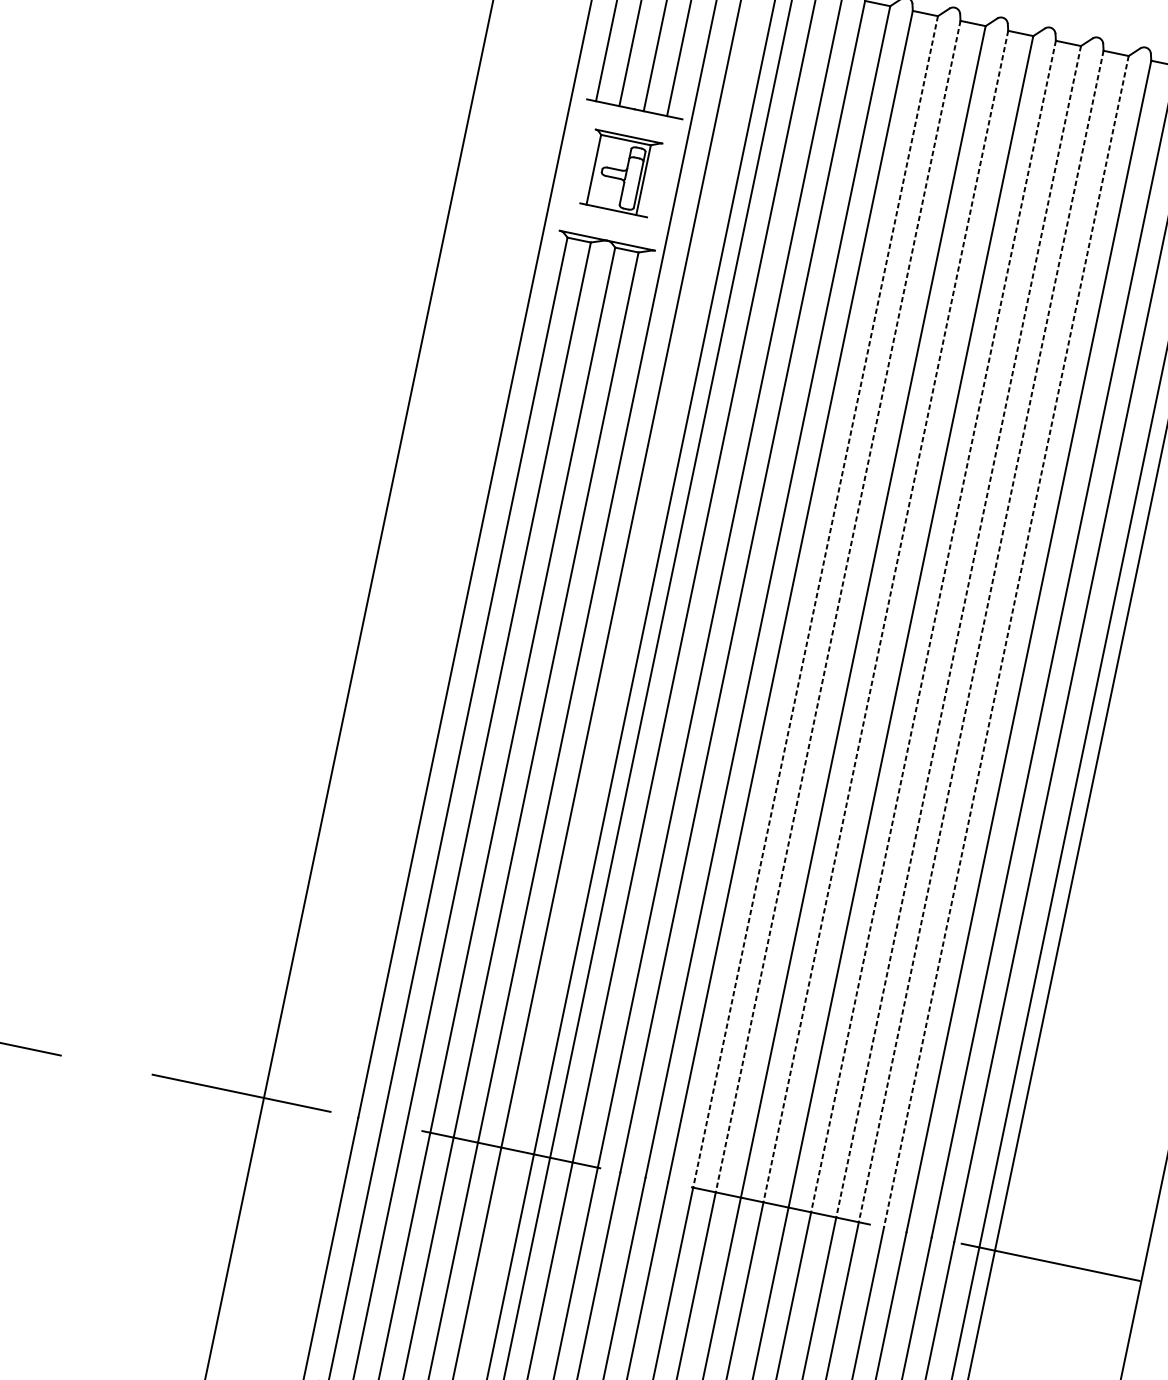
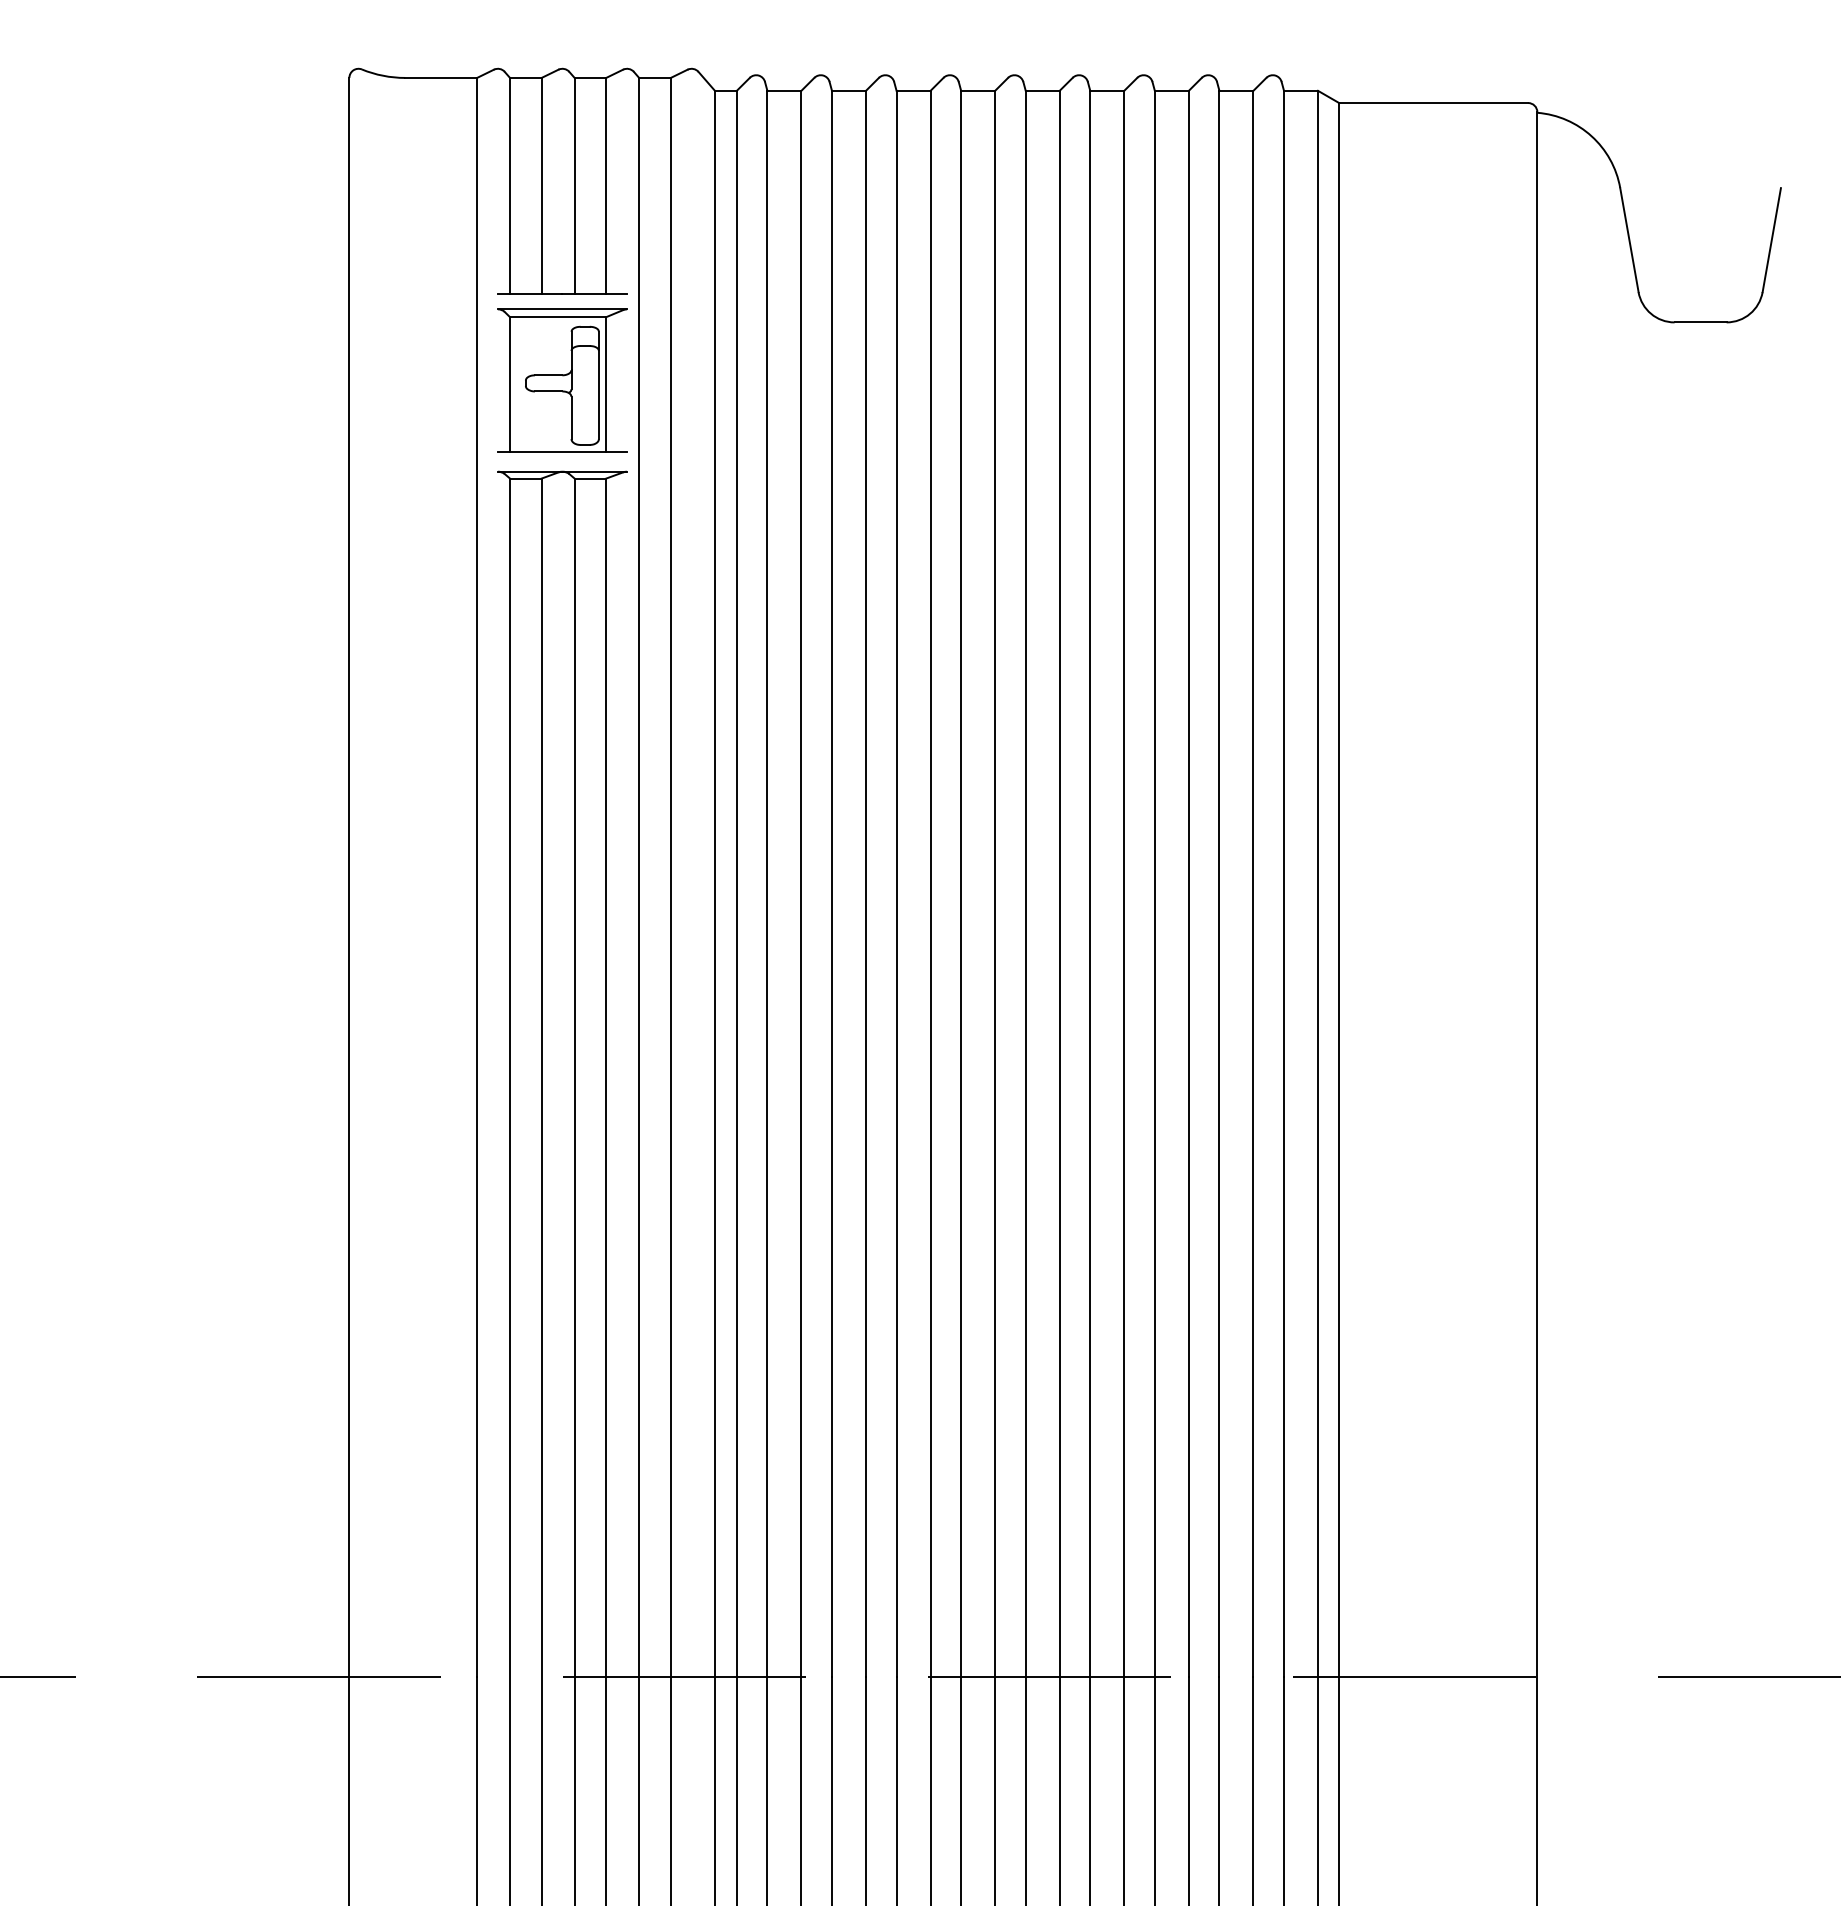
part: (621, 173) -> (562, 380), size x1.43
line: (815, 602) -> (930, 884), dashed -> solid
line: (838, 607) -> (961, 884), dashed -> solid
line: (885, 616) -> (1025, 884), dashed -> solid
line: (933, 627) -> (1090, 884), dashed -> solid
line: (958, 632) -> (1124, 884), dashed -> solid
line: (980, 636) -> (1154, 884), dashed -> solid
line: (1005, 642) -> (1188, 884), dashed -> solid

